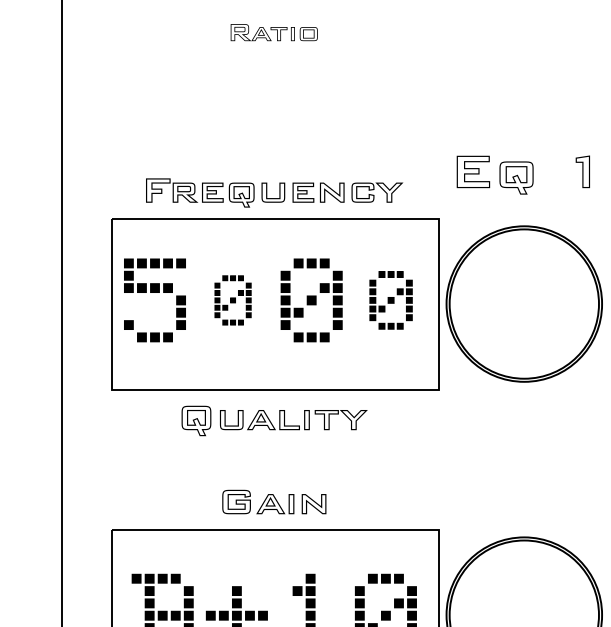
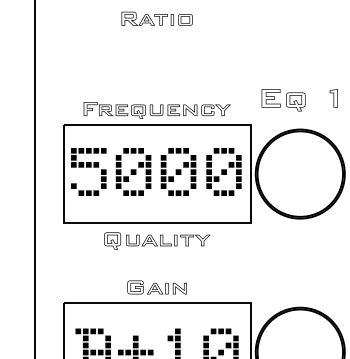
part: (273, 32) -> (156, 18), size x1.43
part: (233, 299) -> (133, 171), size x1.67
part: (390, 299) -> (223, 171), size x1.43

